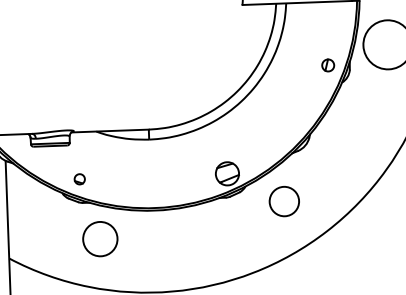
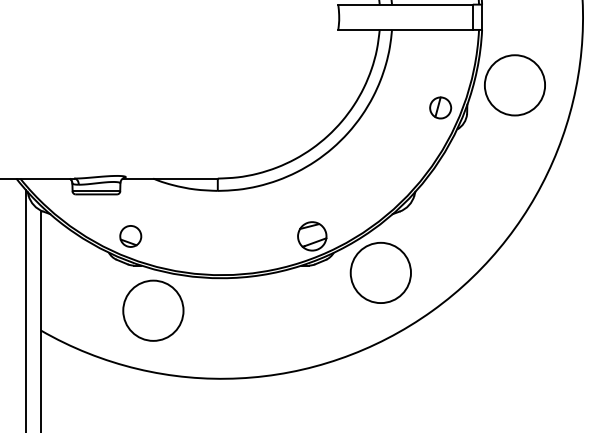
part: (327, 65) -> (440, 107), size x1.43
part: (79, 179) -> (130, 236), size x1.67
circle: (284, 201) -> (380, 272), size x1.67
circle: (100, 238) -> (153, 310), size x1.43

